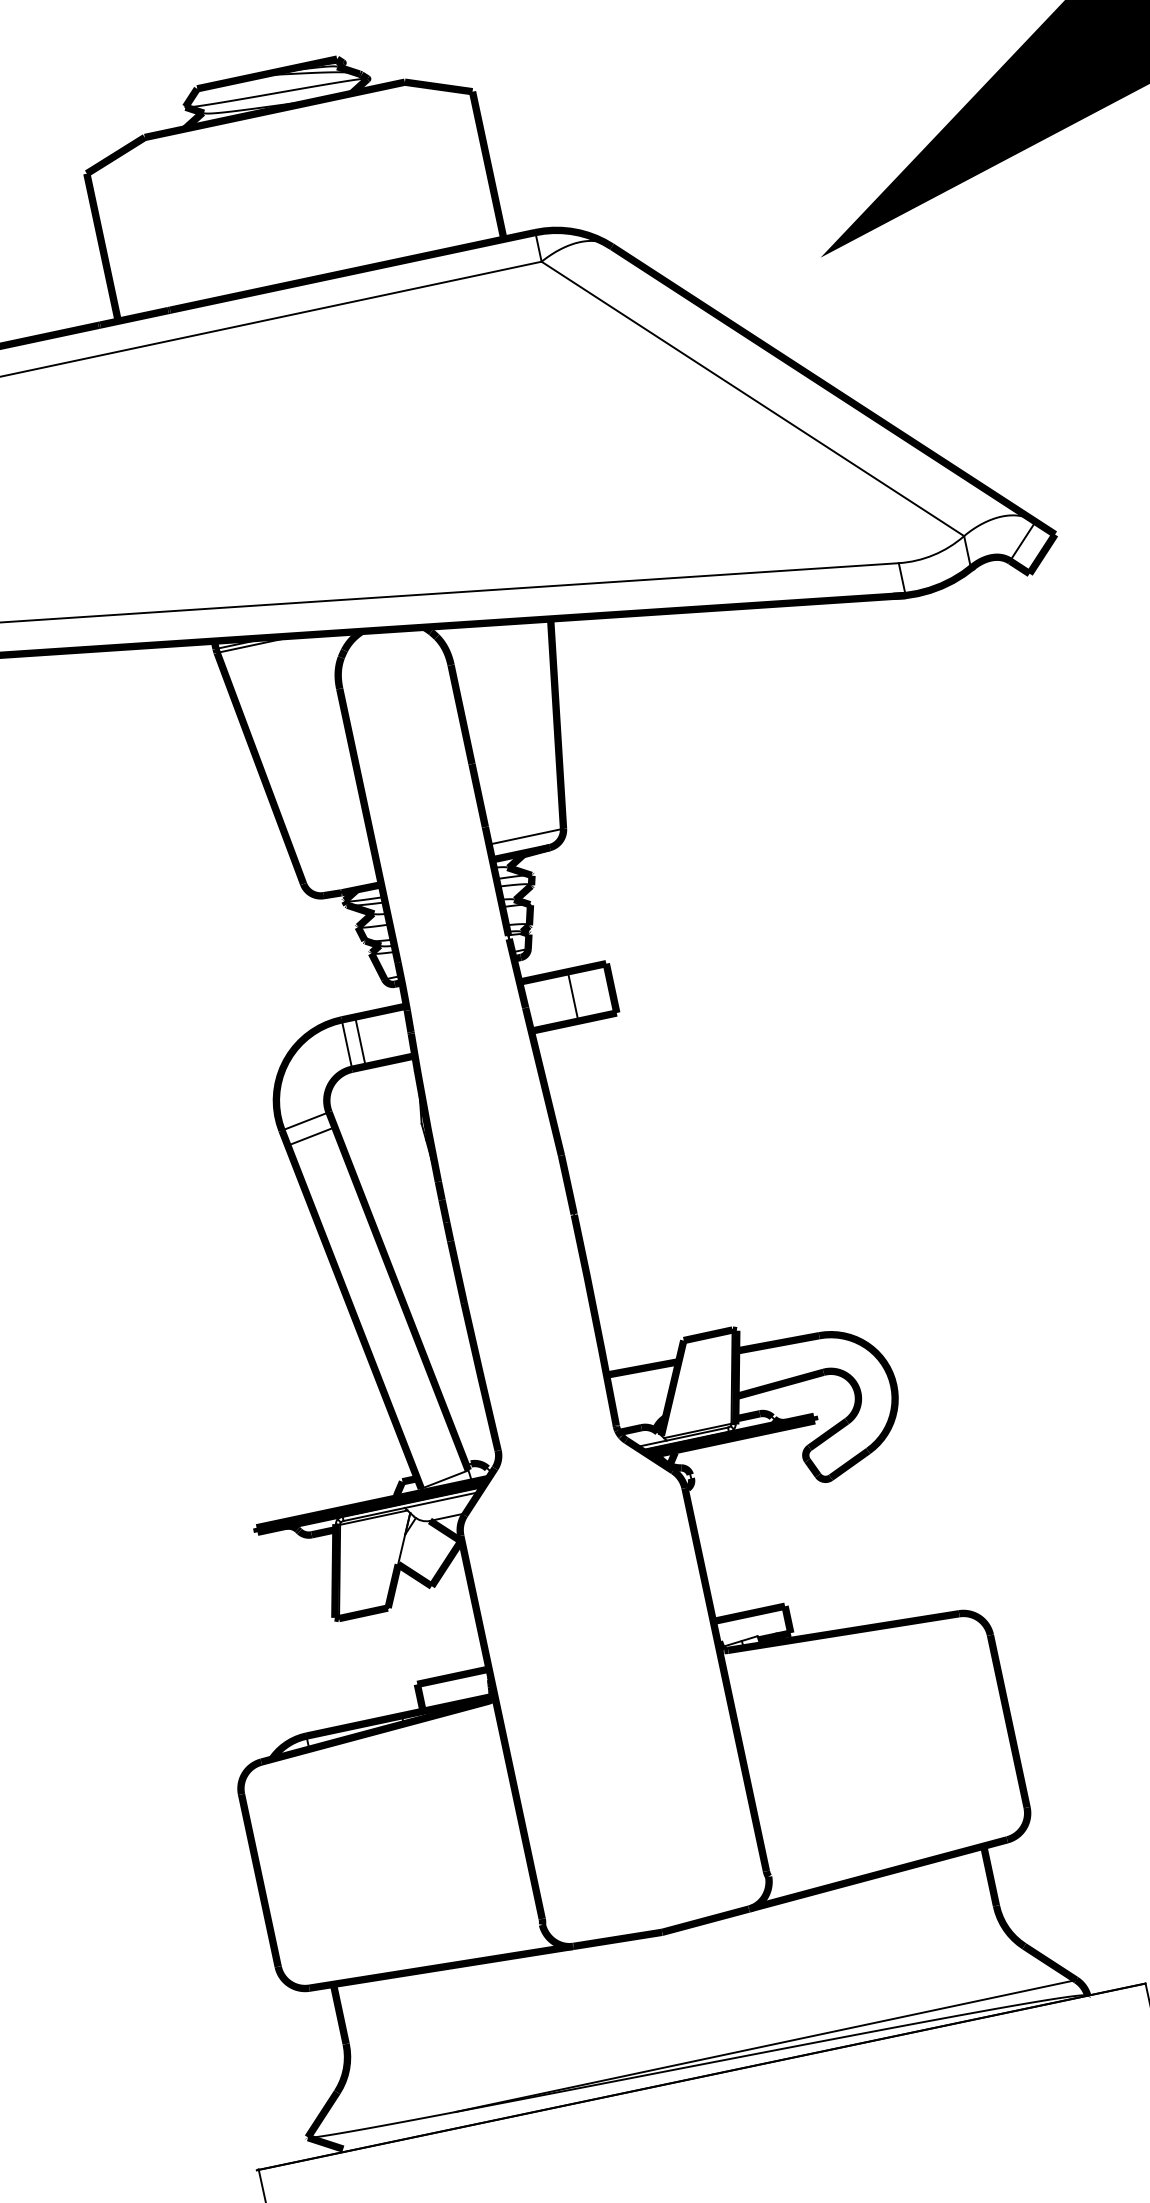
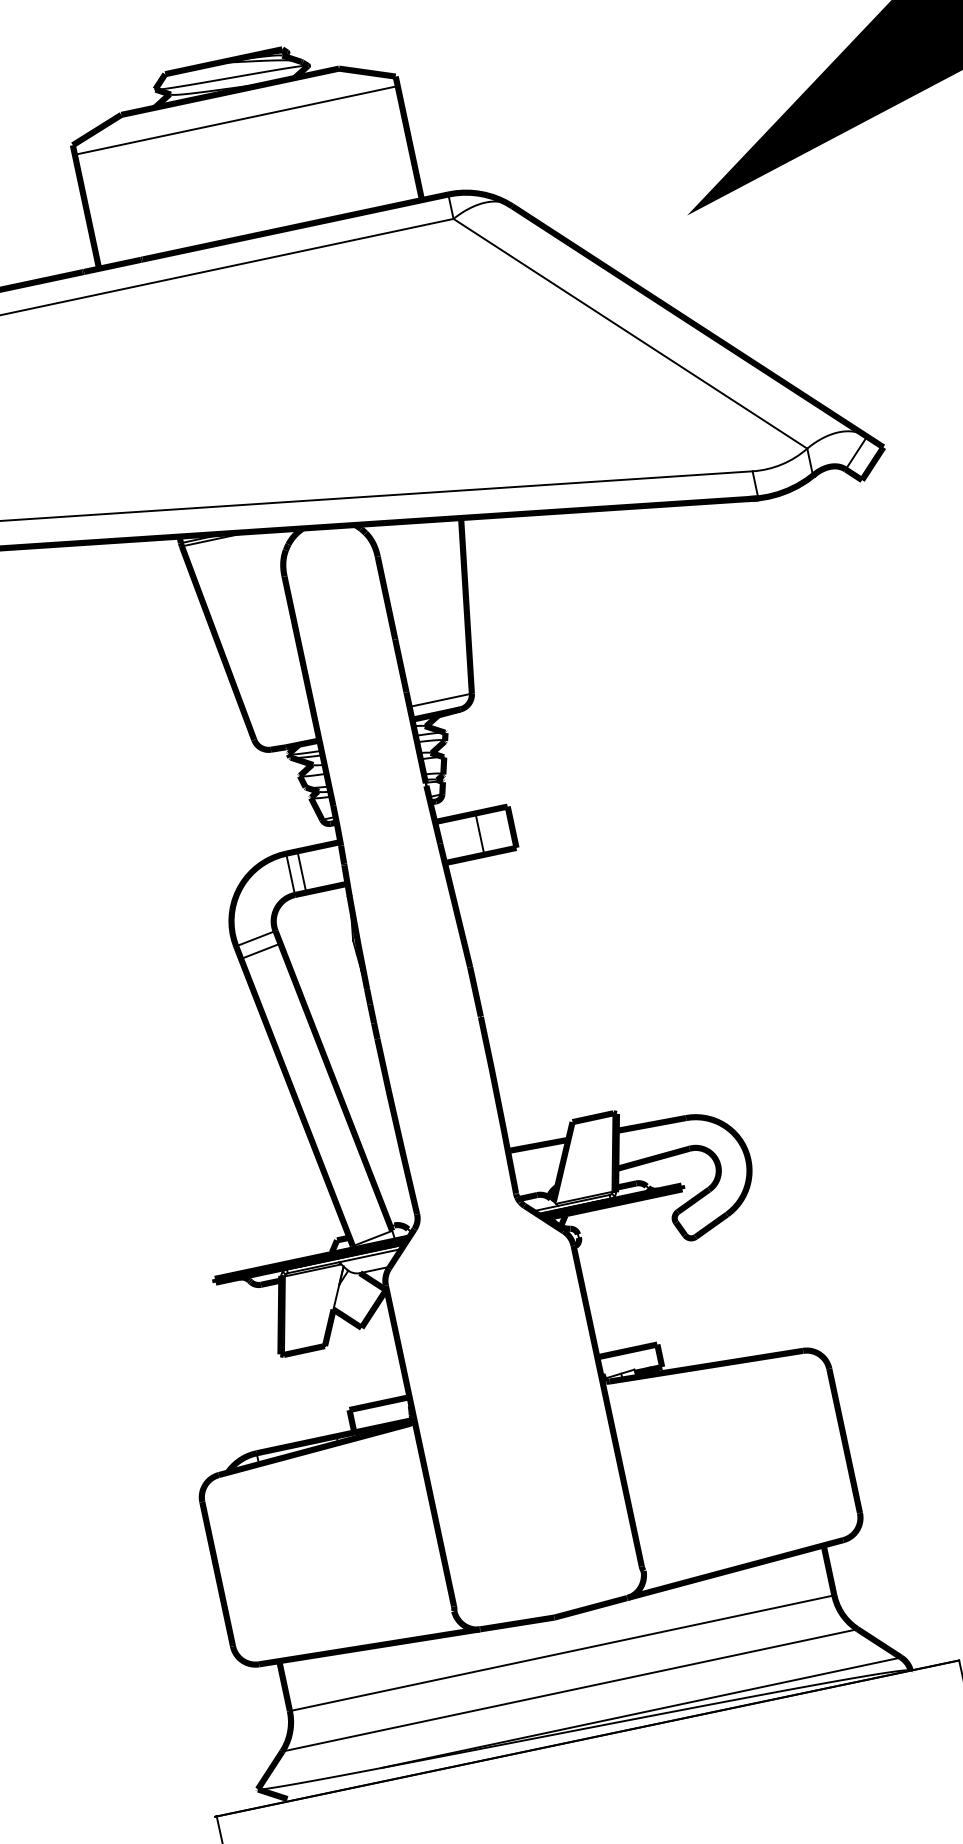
line: (281, 144) -> (235, 120), added
line: (671, 1974) -> (562, 1652), added
line: (680, 2019) -> (569, 1690), added

